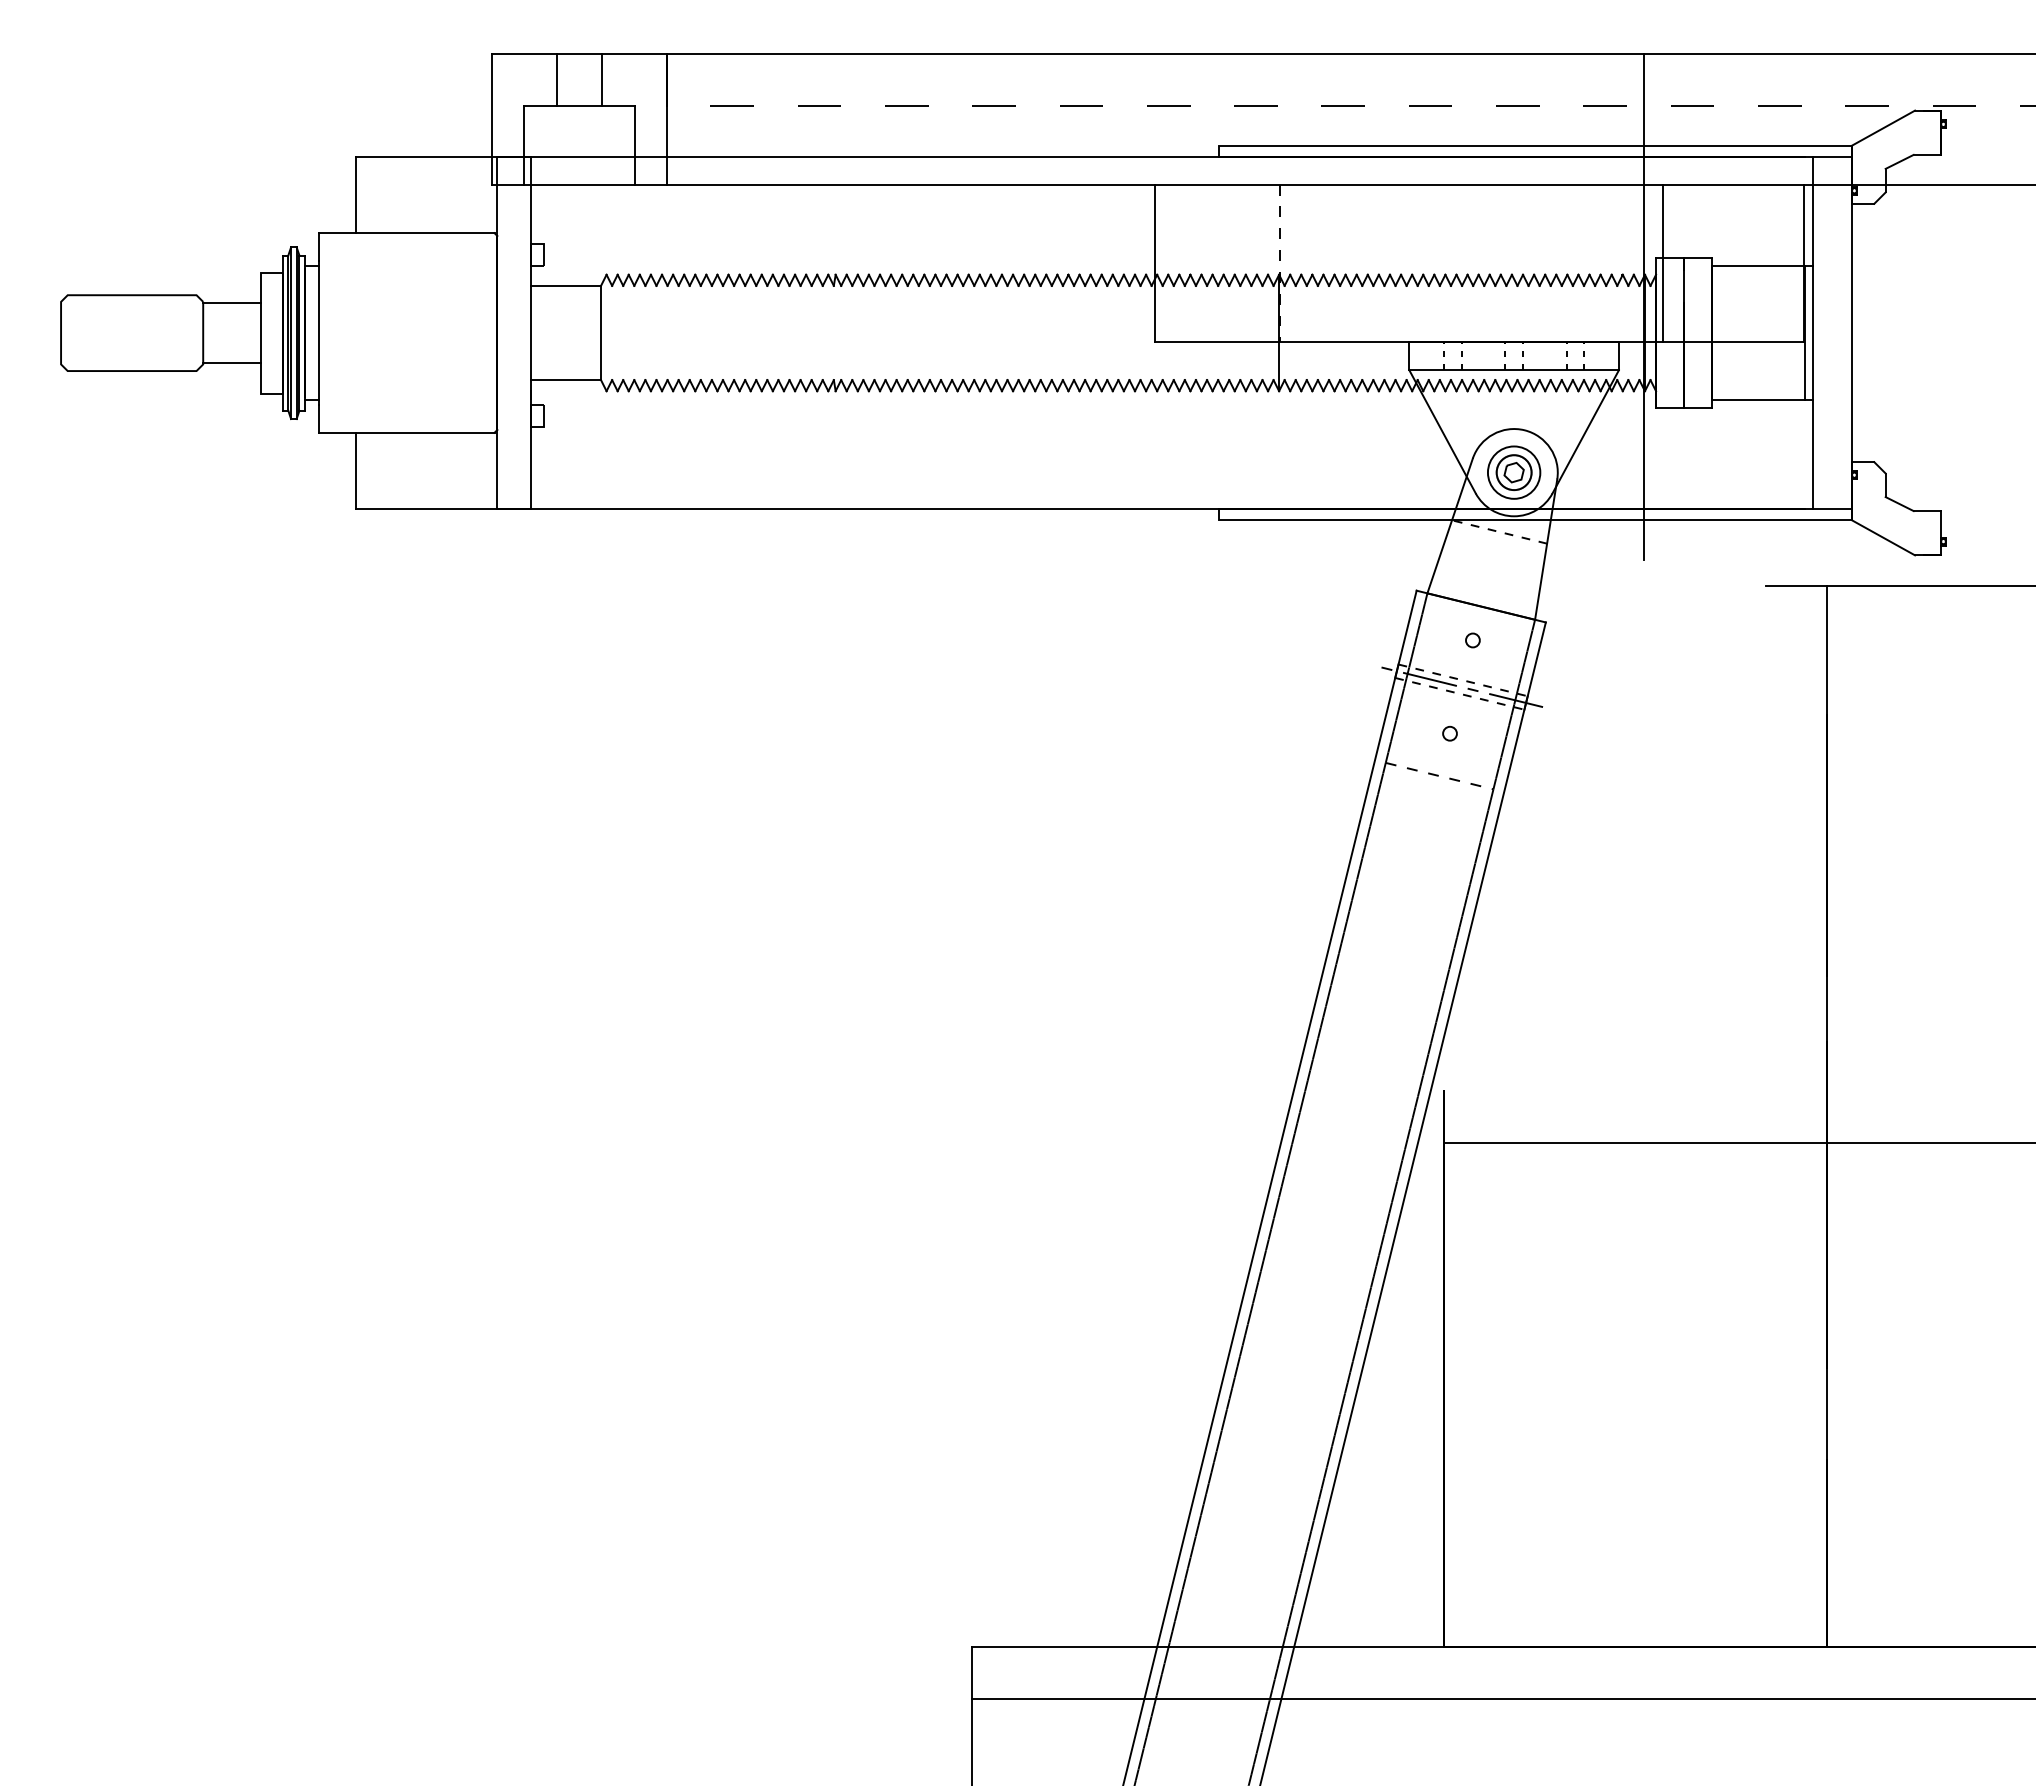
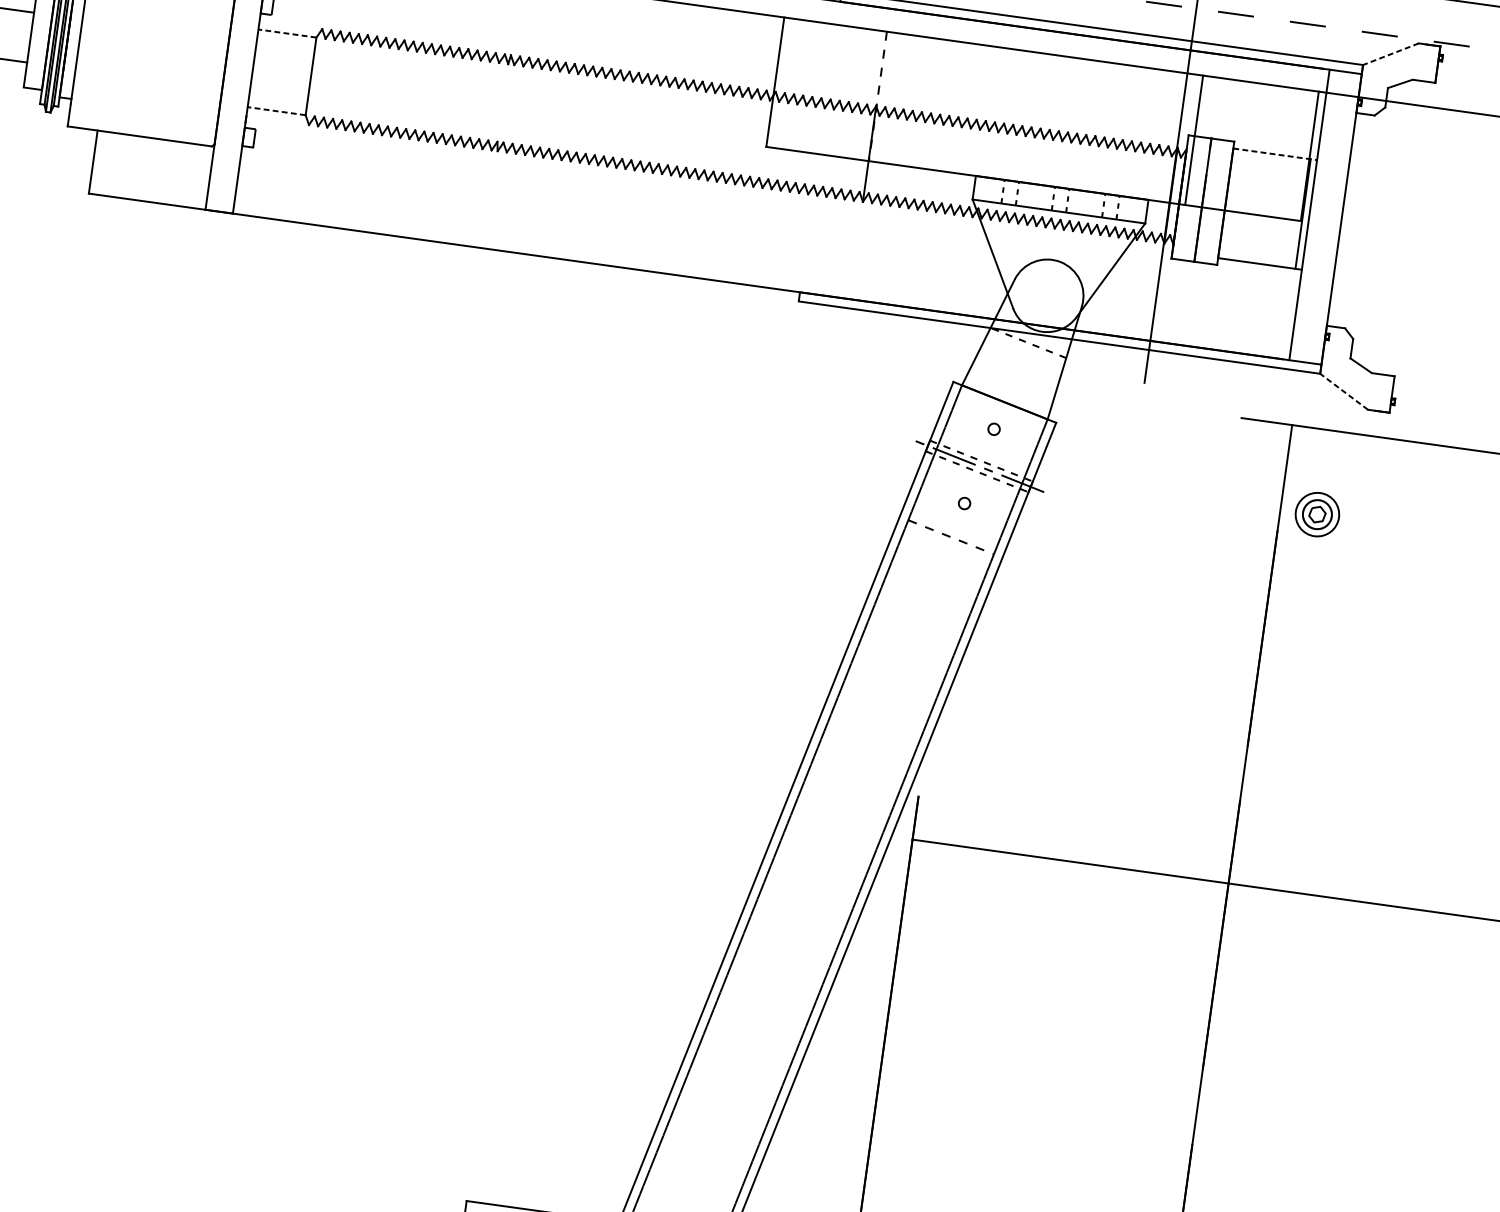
line: (1883, 128) -> (1390, 54), solid -> dashed
line: (1762, 266) -> (1275, 154), solid -> dashed
line: (565, 285) -> (287, 33), solid -> dashed
line: (565, 380) -> (276, 111), solid -> dashed
part: (1514, 472) -> (1317, 514), moved
line: (1883, 537) -> (1344, 391), solid -> dashed

